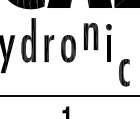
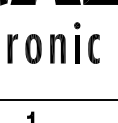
part: (90, 36) -> (57, 48), moved
part: (124, 72) -> (94, 48), moved

